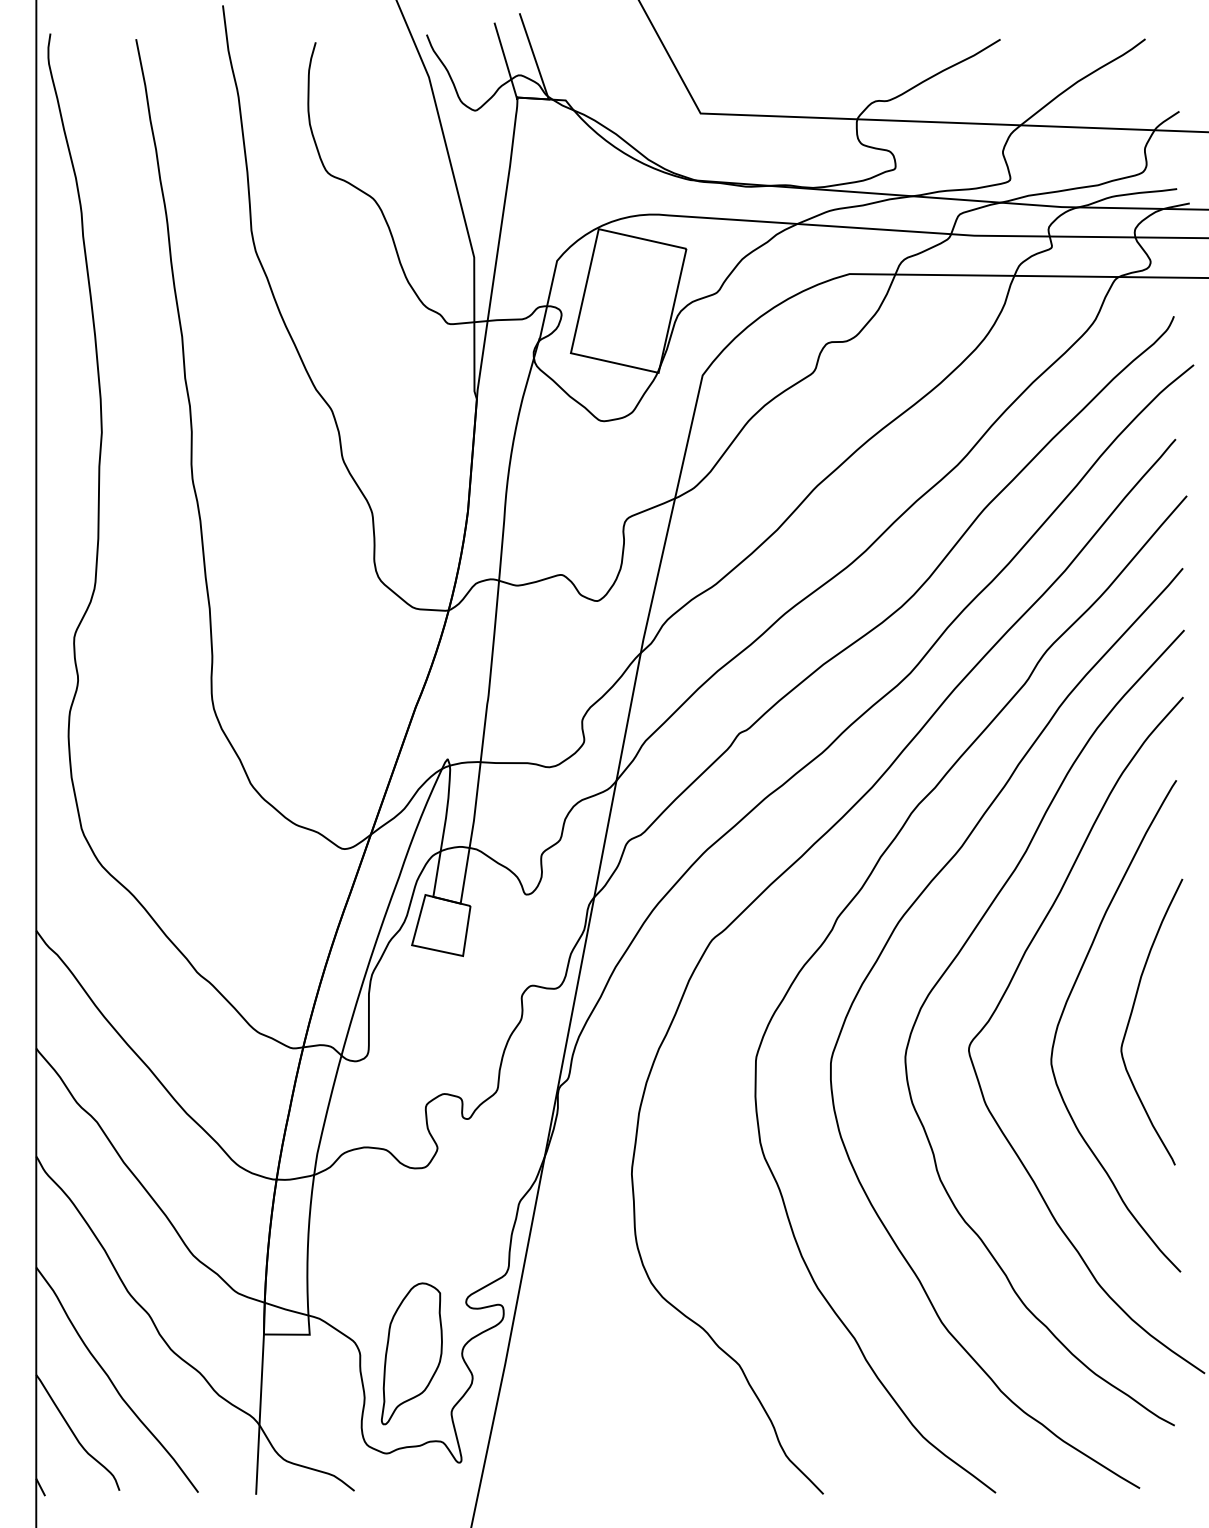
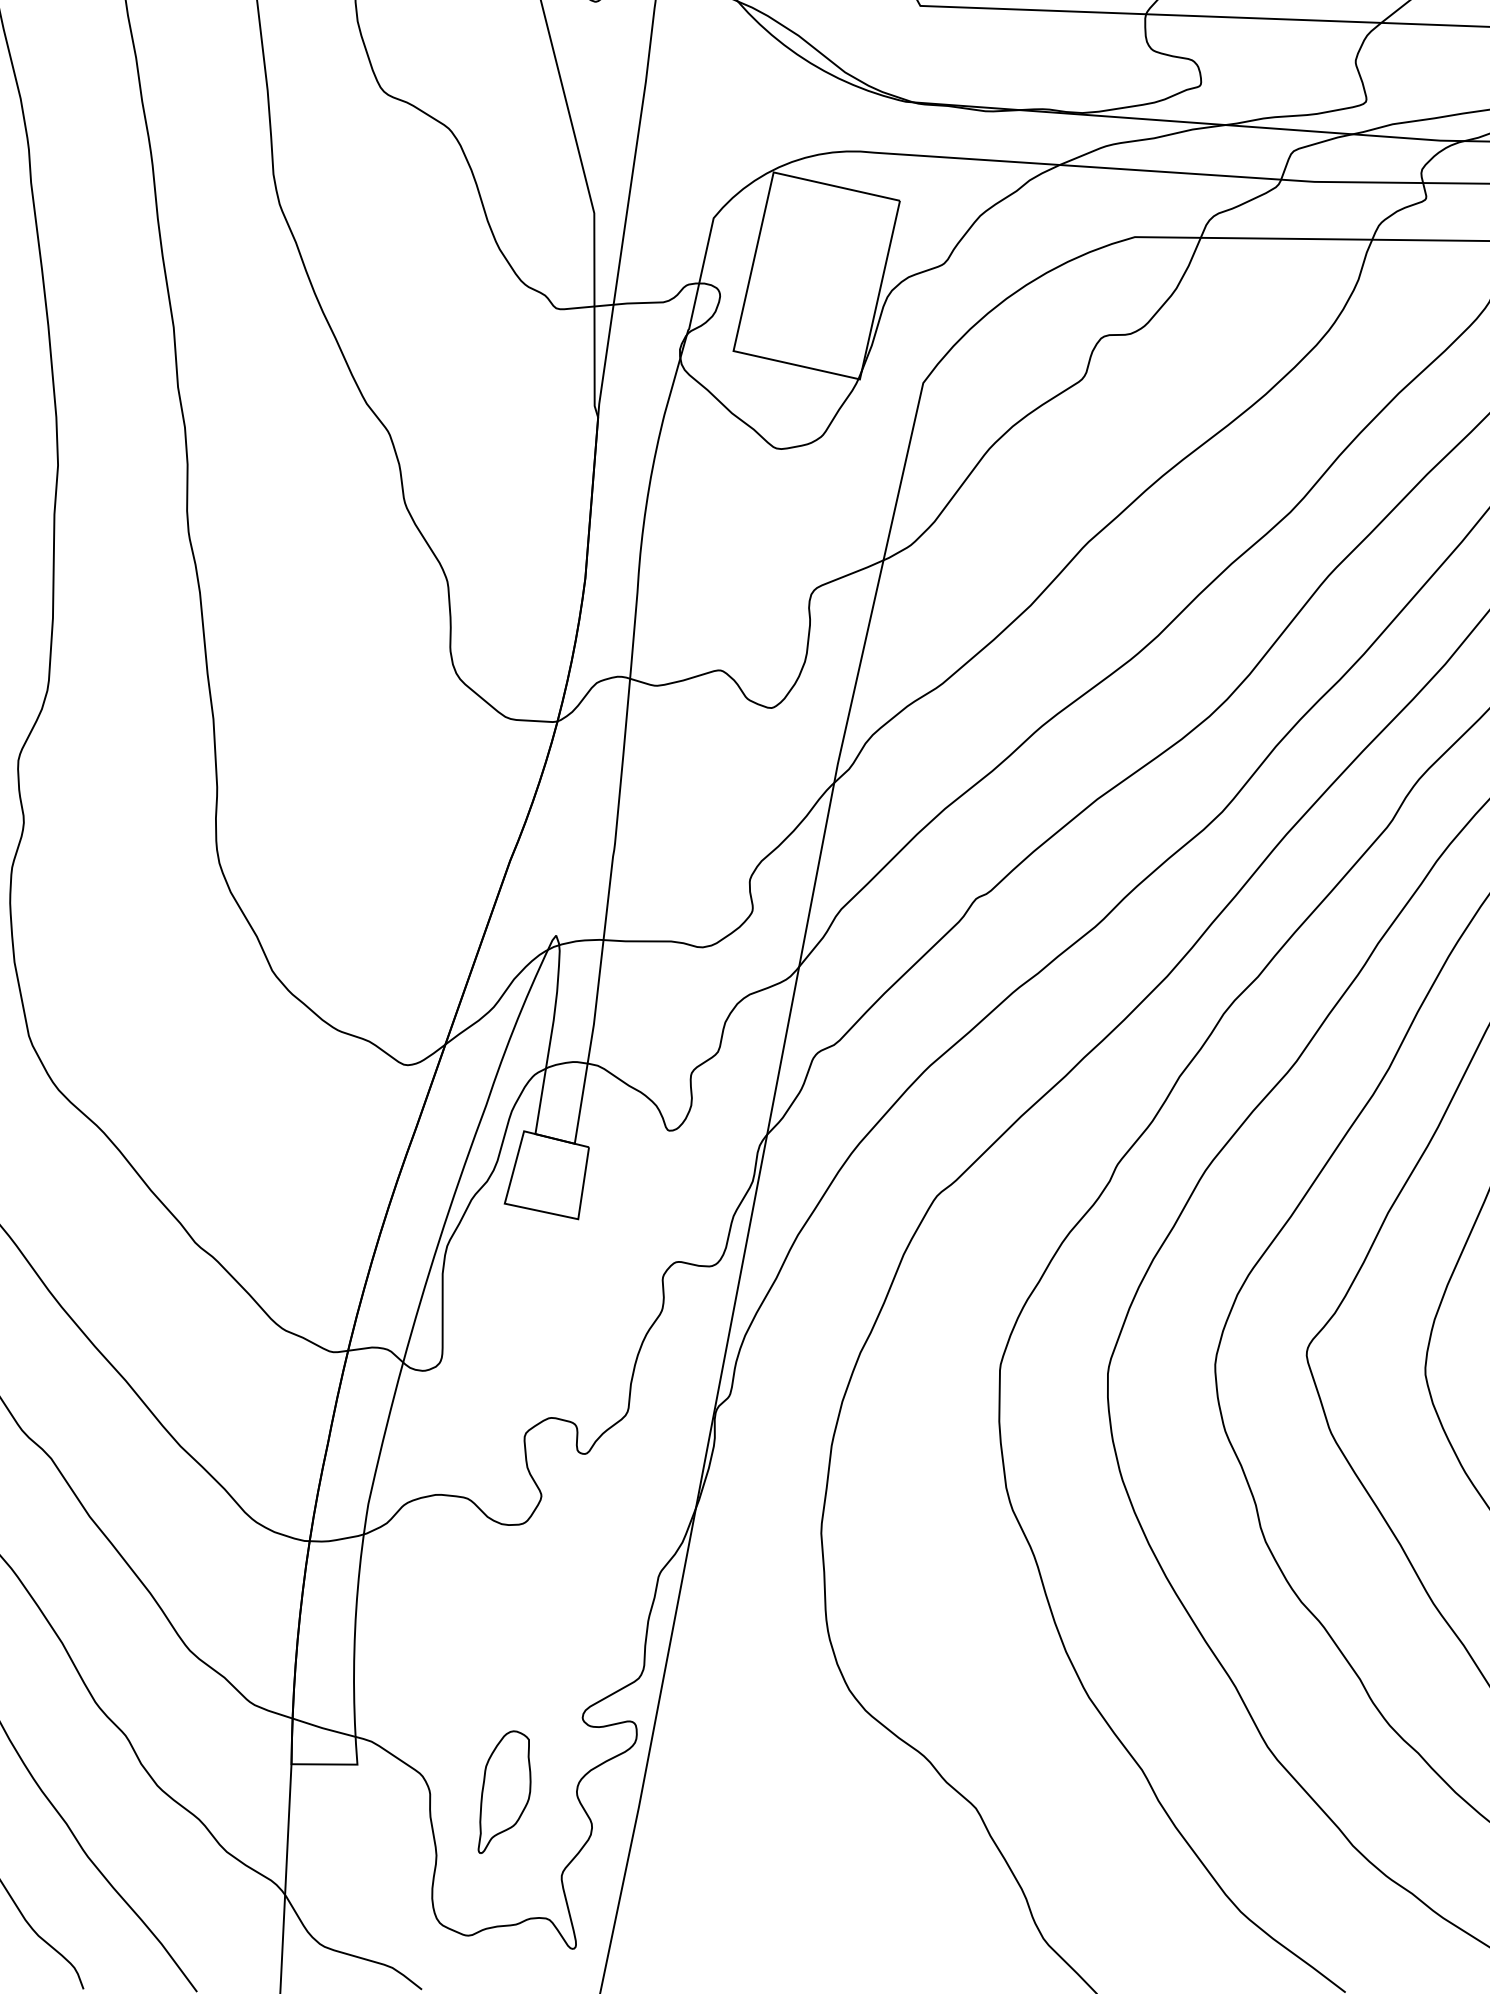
part: (411, 1353) -> (503, 1791), size x0.6

